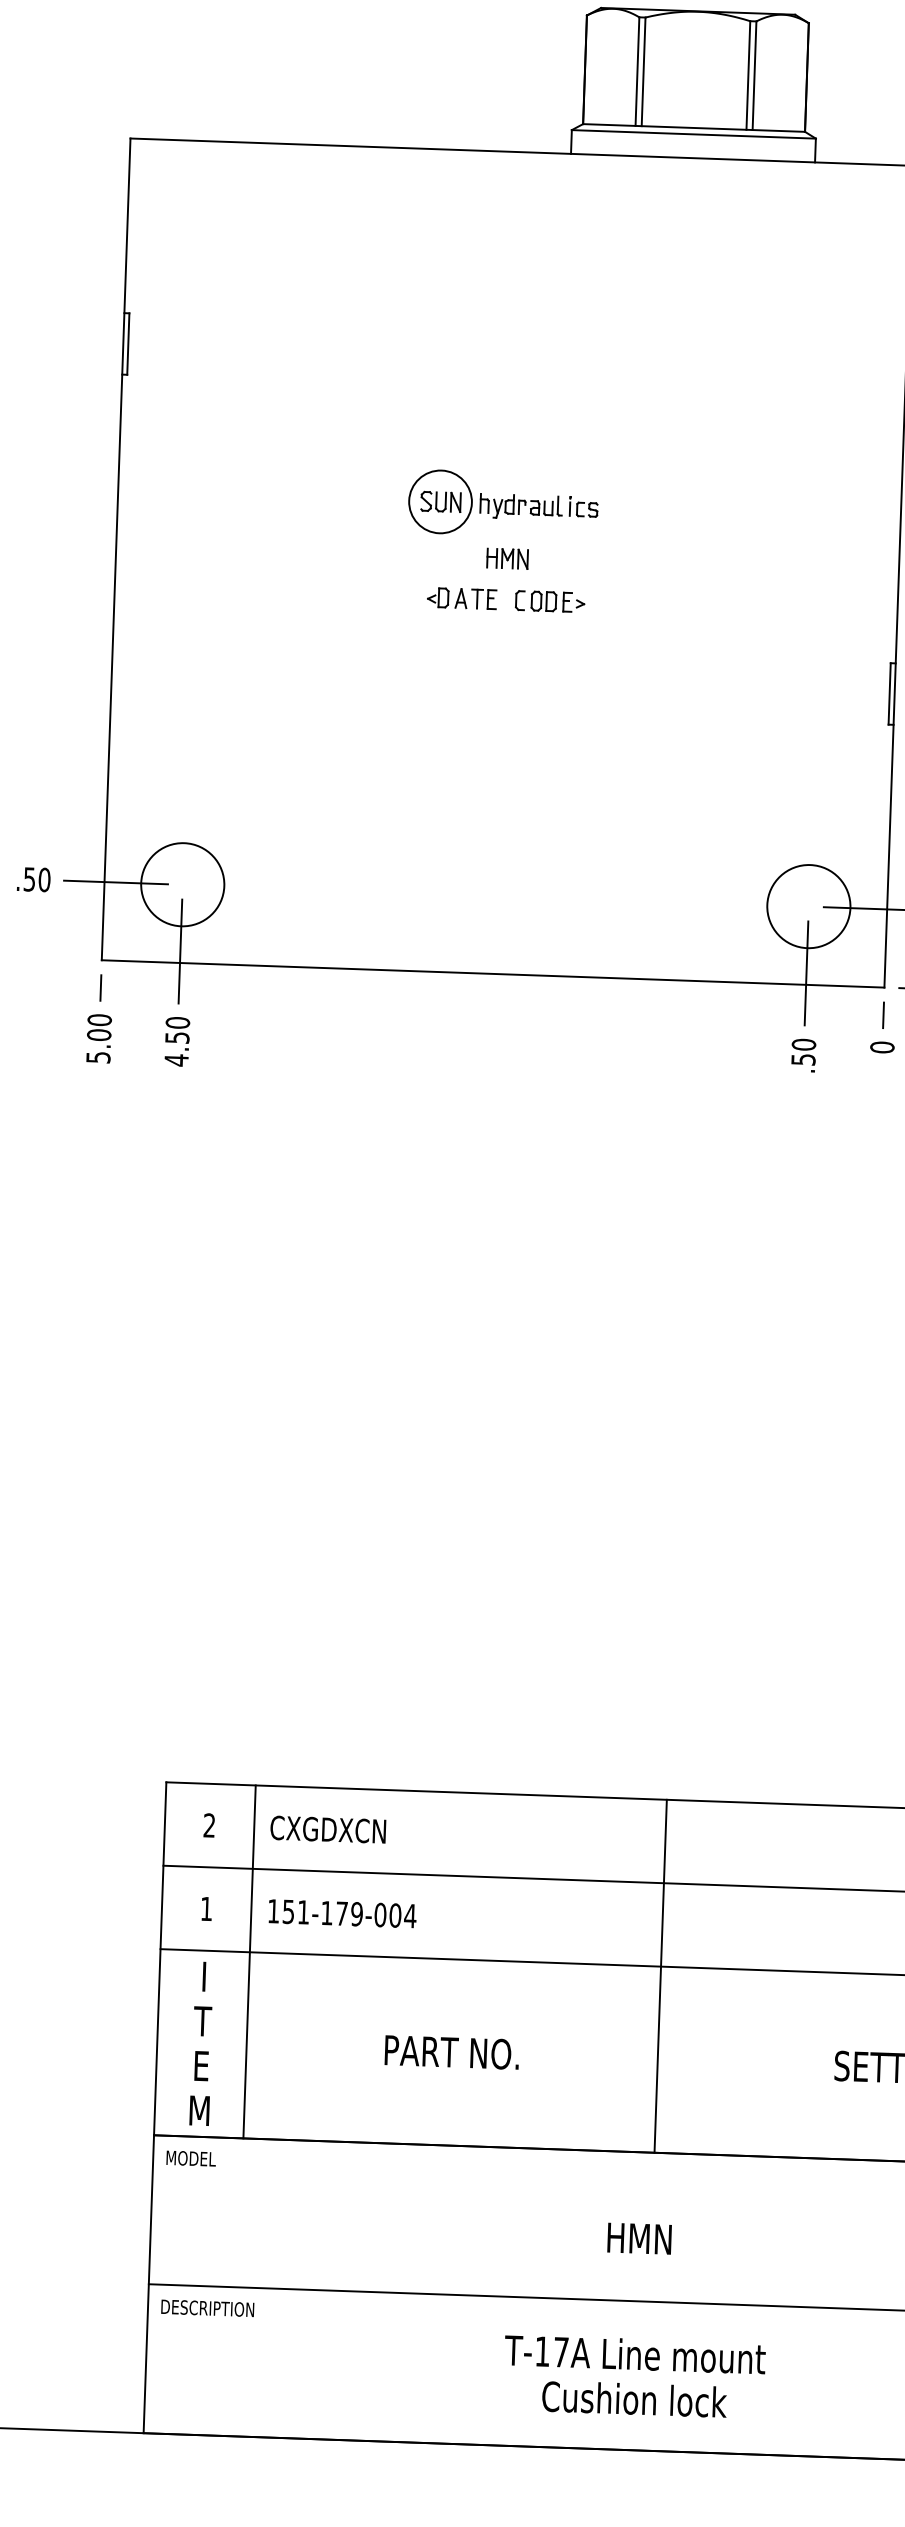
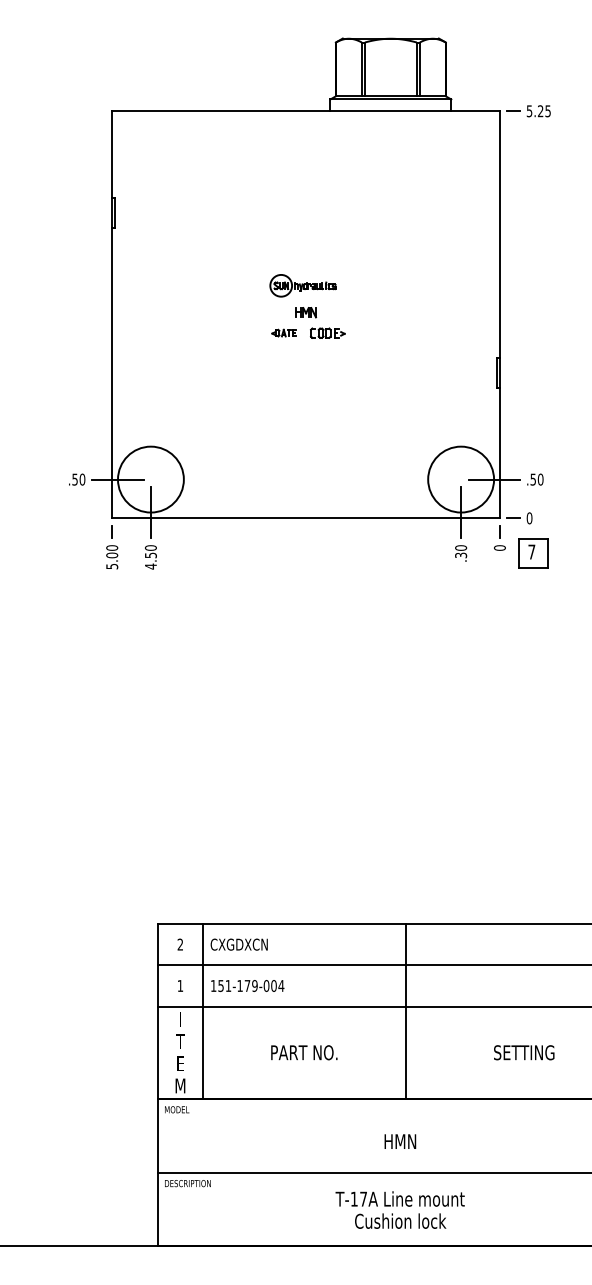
part: (502, 503) -> (302, 285), size x0.7
part: (460, 597) -> (283, 332), size x0.7
circle: (181, 884) -> (150, 479), size x1.6
circle: (807, 906) -> (460, 479), size x1.6
text: (802, 1057) -> (460, 554), .50 -> .30

